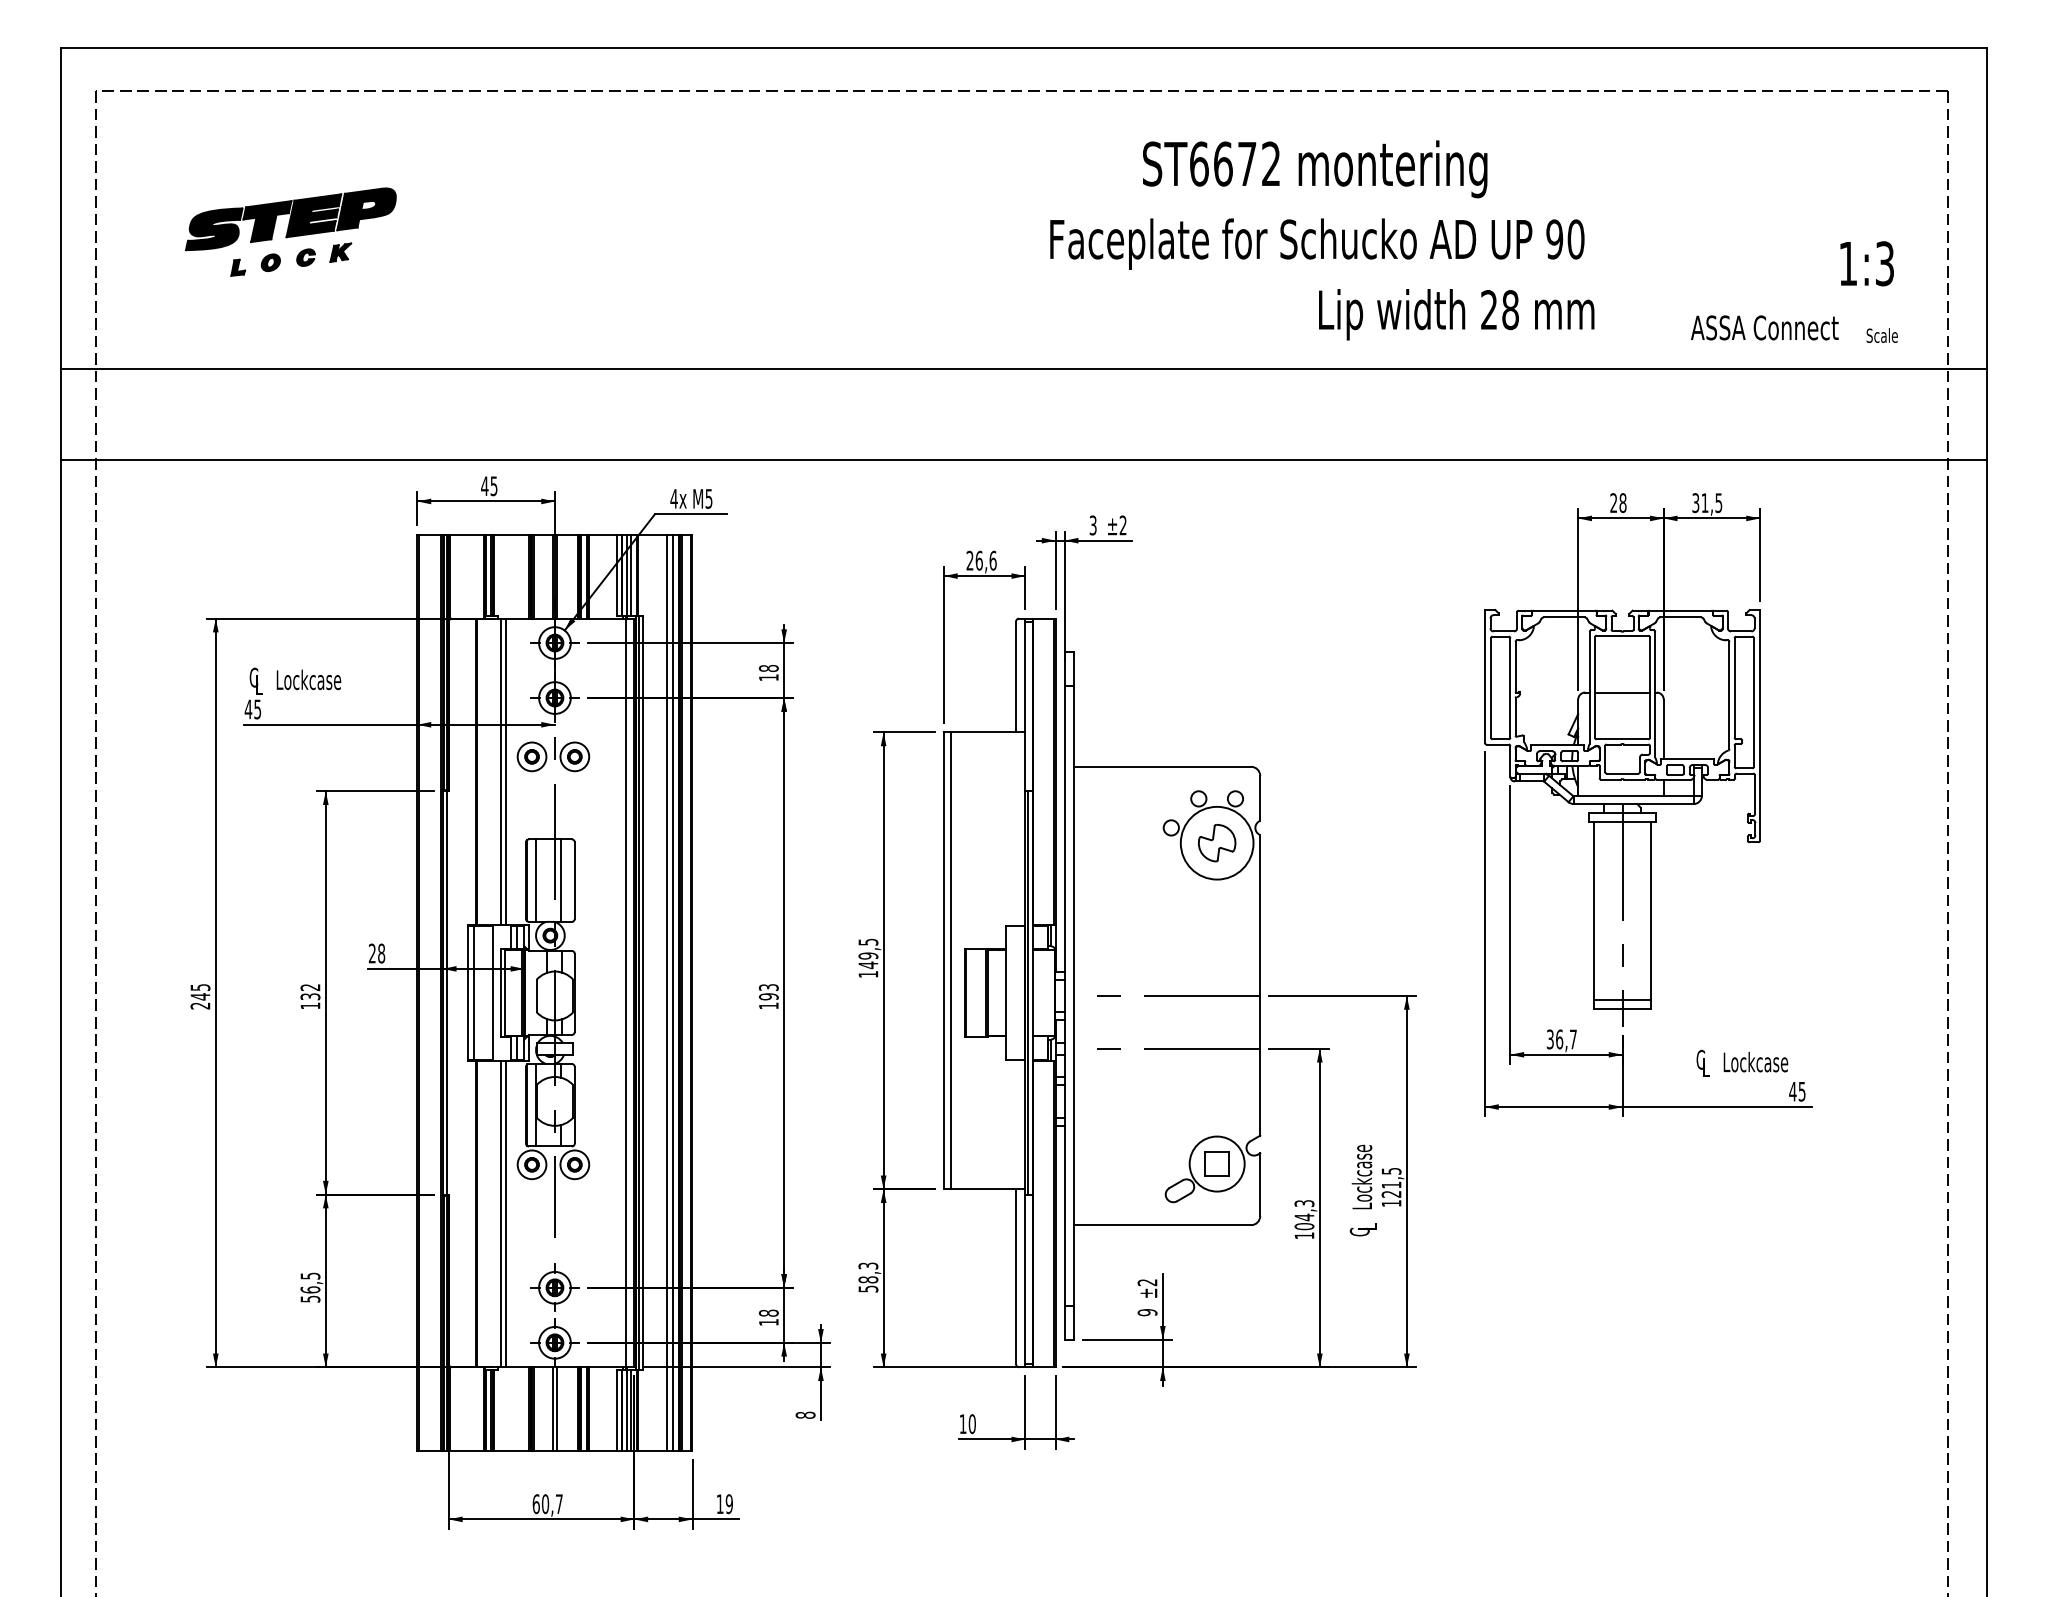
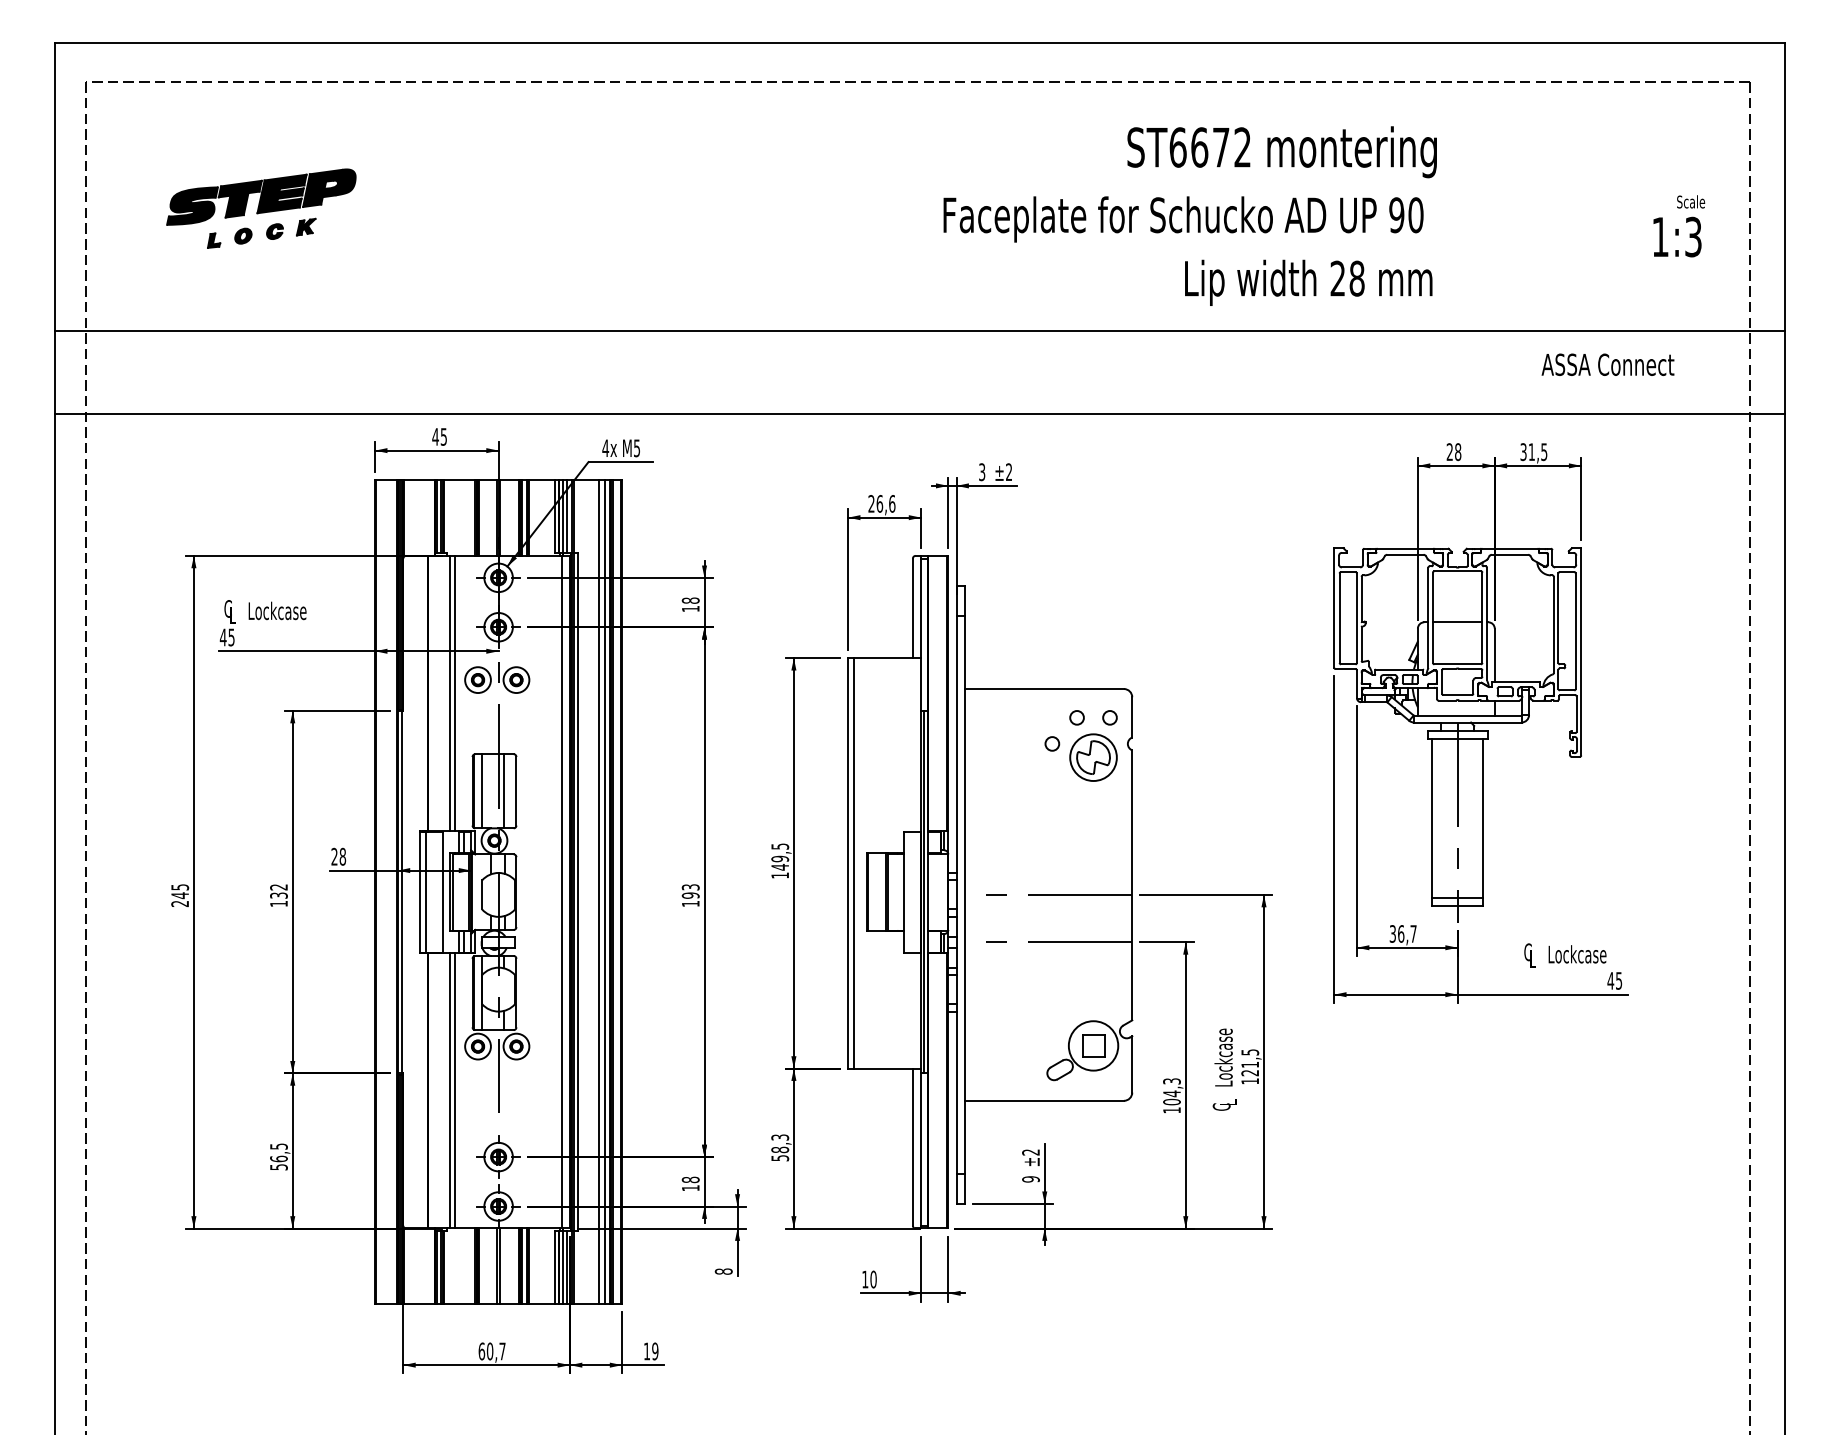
text: (1315, 169) -> (1282, 152), moved
text: (1764, 327) -> (1607, 364), moved
text: (1881, 335) -> (1690, 201), moved
circle: (1217, 843) -> (1093, 757), size x0.71

